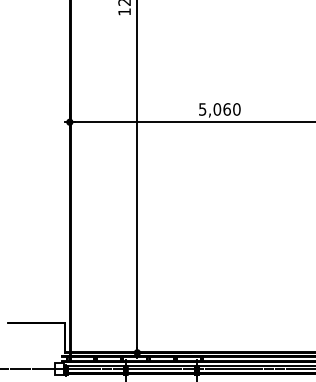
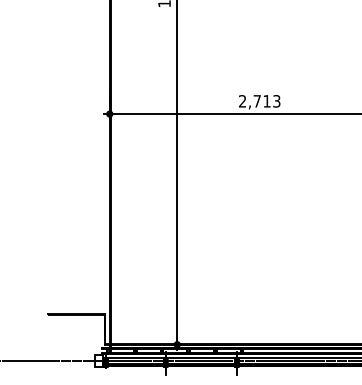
text: (219, 109) -> (259, 101), 5,060 -> 2,713

